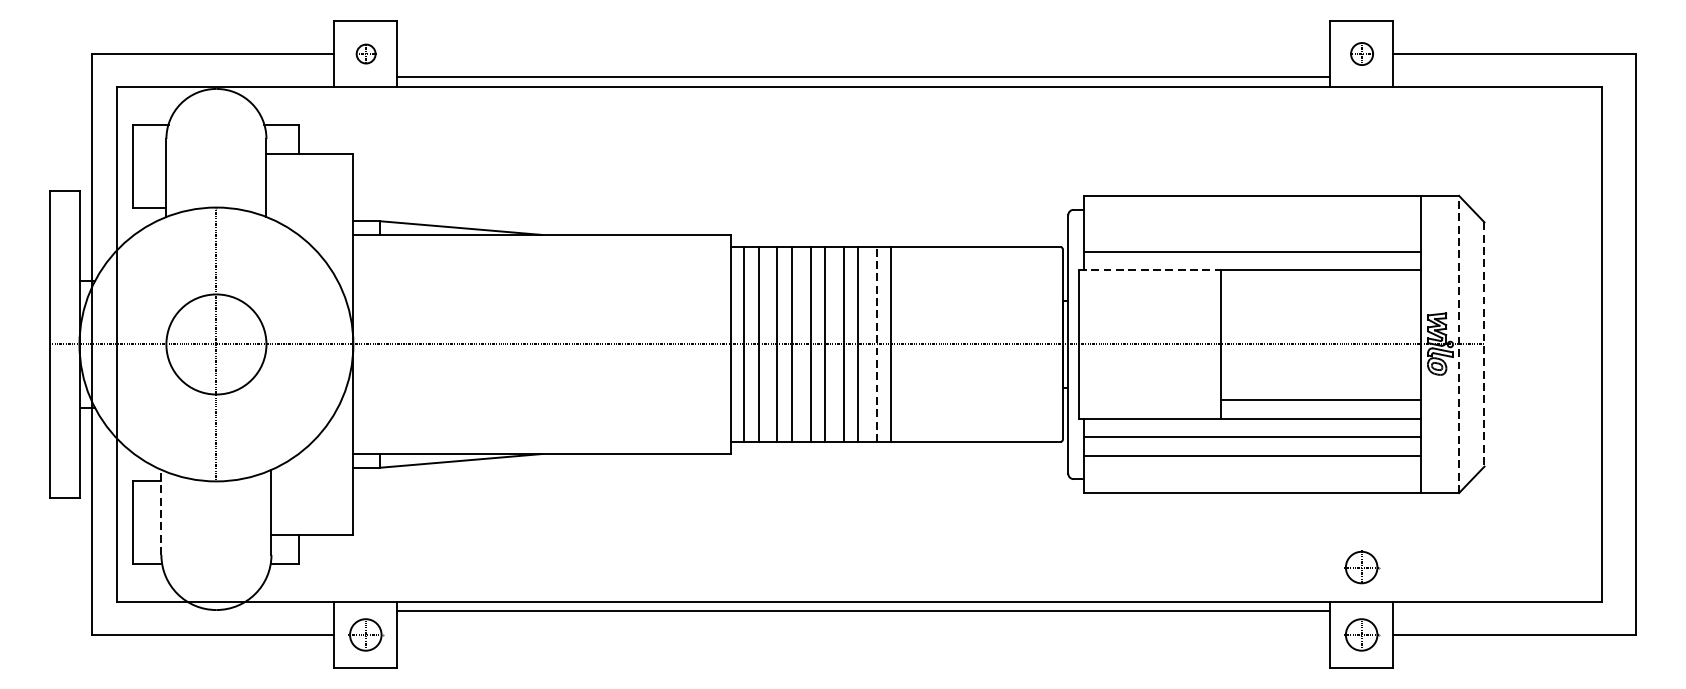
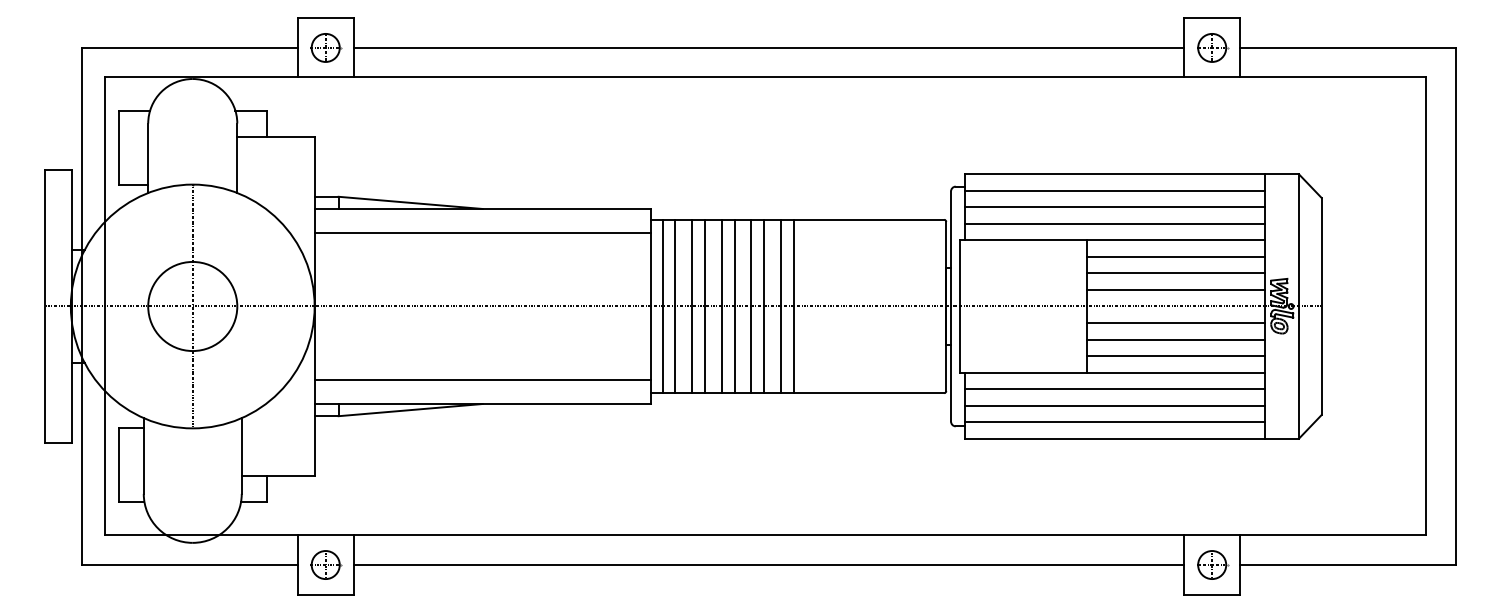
part: (366, 53) -> (326, 47), size x1.67
part: (1363, 53) -> (1213, 47), size x1.43
line: (863, 76) -> (768, 47), moved
line: (1253, 214) -> (1115, 190), added
line: (1253, 233) -> (1115, 207), added
line: (541, 262) -> (482, 233), added
line: (1150, 270) -> (1024, 240), dashed -> solid
line: (1321, 288) -> (1176, 256), added
line: (1321, 307) -> (1176, 273), added
line: (1321, 325) -> (1176, 289), added
line: (876, 344) -> (780, 306), dashed -> solid
line: (1458, 344) -> (1298, 306), dashed -> solid
line: (1484, 344) -> (1321, 306), dashed -> solid
line: (1321, 363) -> (1176, 323), added
line: (1321, 381) -> (1176, 339), added
line: (541, 426) -> (482, 379), added
line: (1253, 474) -> (1115, 422), added
line: (161, 511) -> (143, 455), dashed -> solid
part: (1363, 566) -> (1213, 504), removed
line: (863, 611) -> (768, 565), moved

